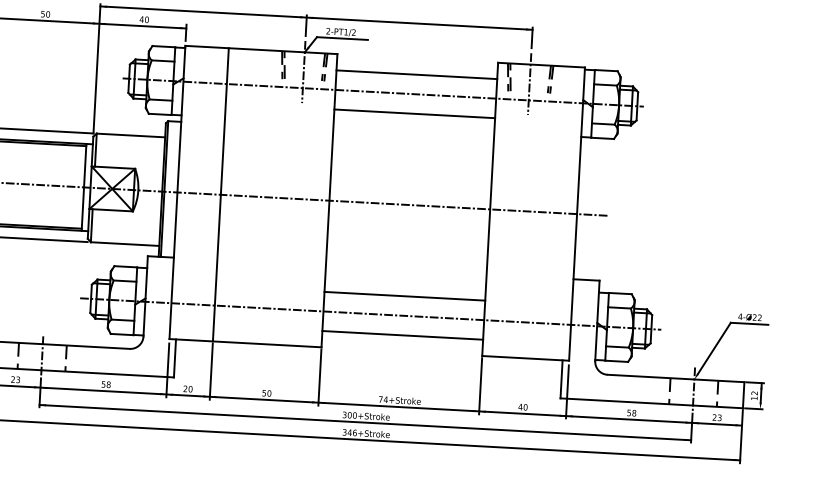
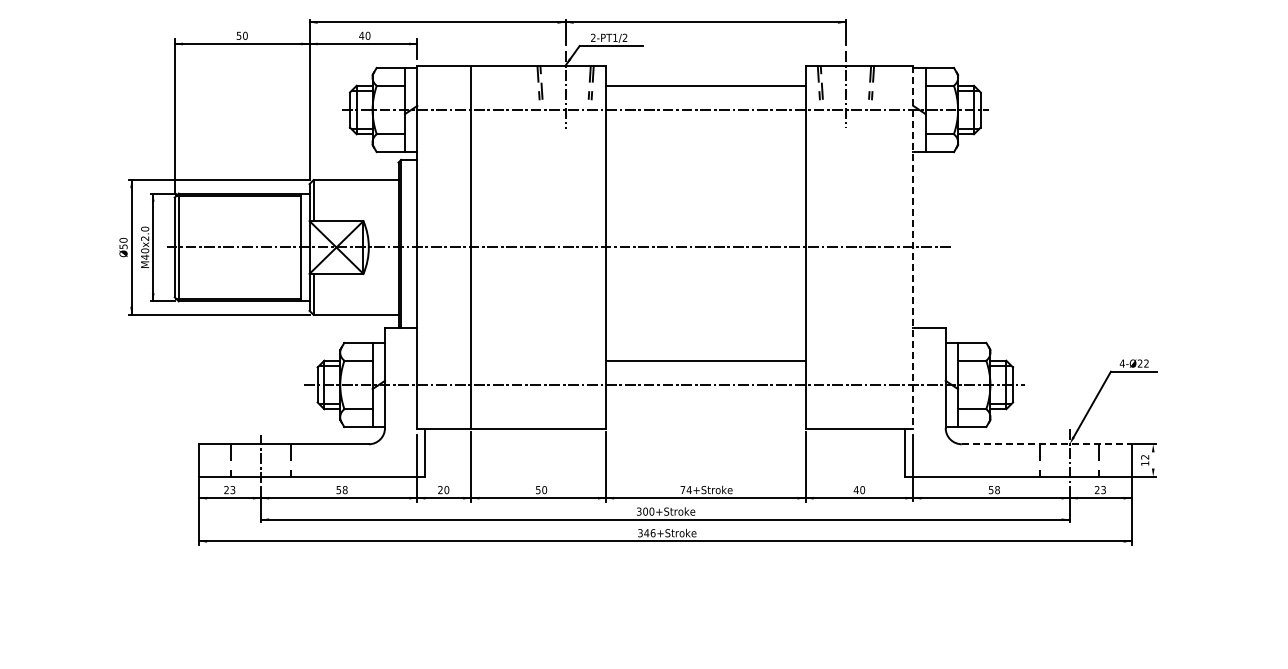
line: (414, 114) -> (705, 134), removed
line: (577, 214) -> (913, 247), solid -> dashed
line: (402, 335) -> (705, 409), removed
line: (675, 378) -> (1046, 444), solid -> dashed
line: (761, 392) -> (1153, 456), removed

